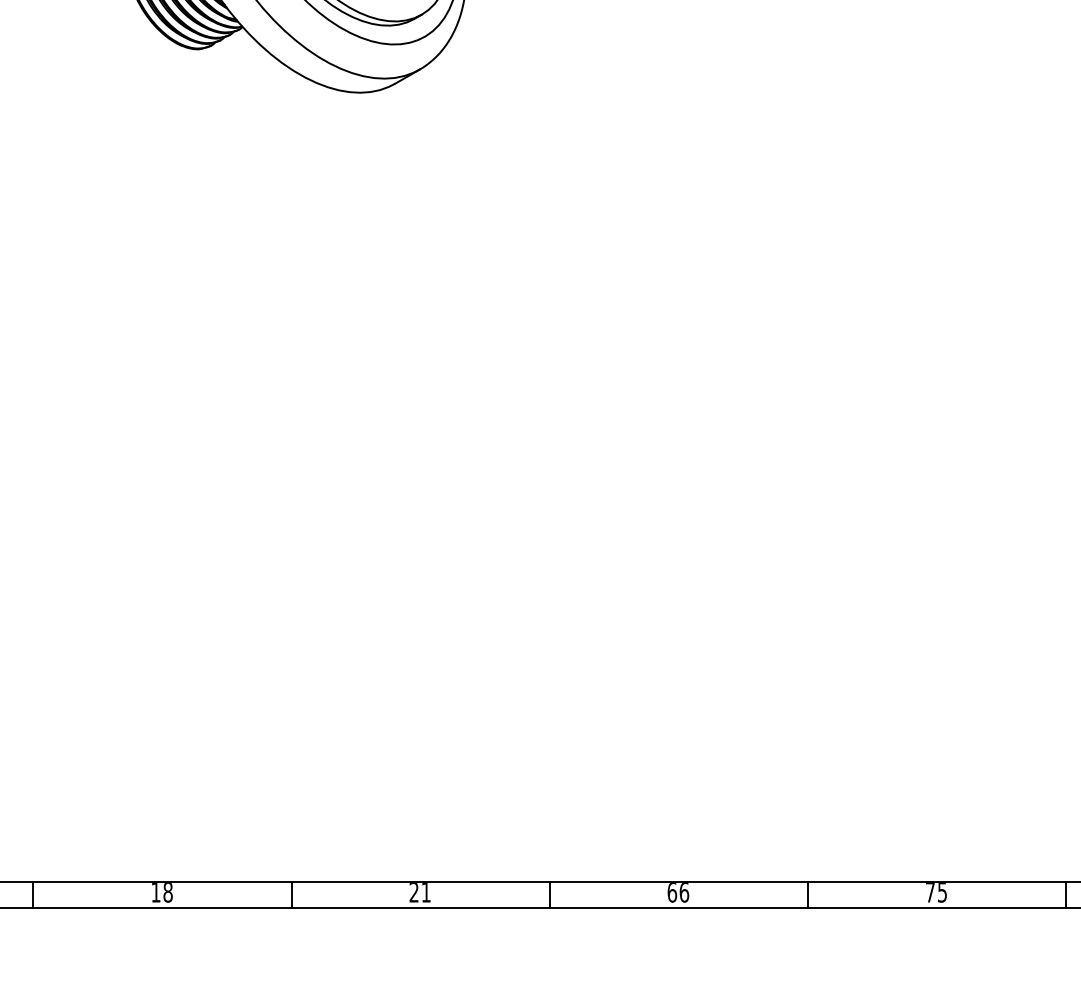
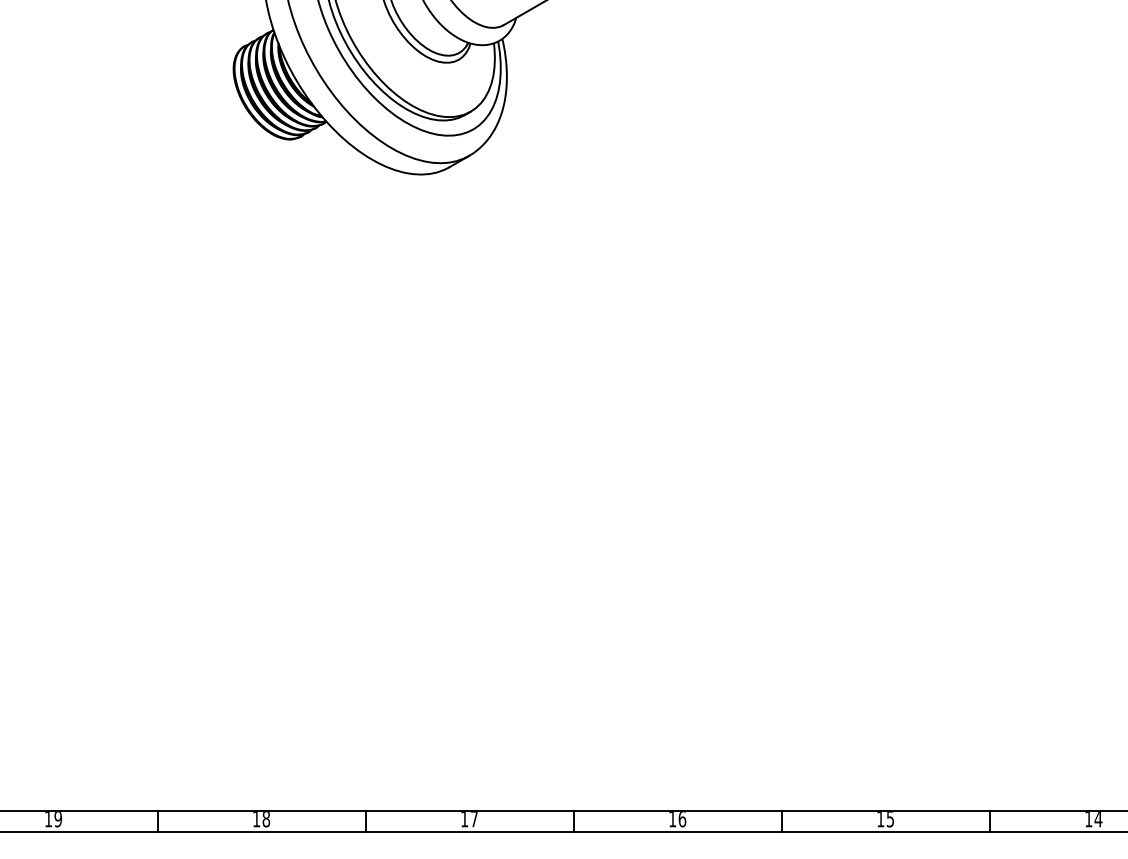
text: (420, 892) -> (469, 819), 21 -> 17
text: (672, 892) -> (672, 819), 66 -> 16
text: (930, 892) -> (880, 819), 75 -> 15

